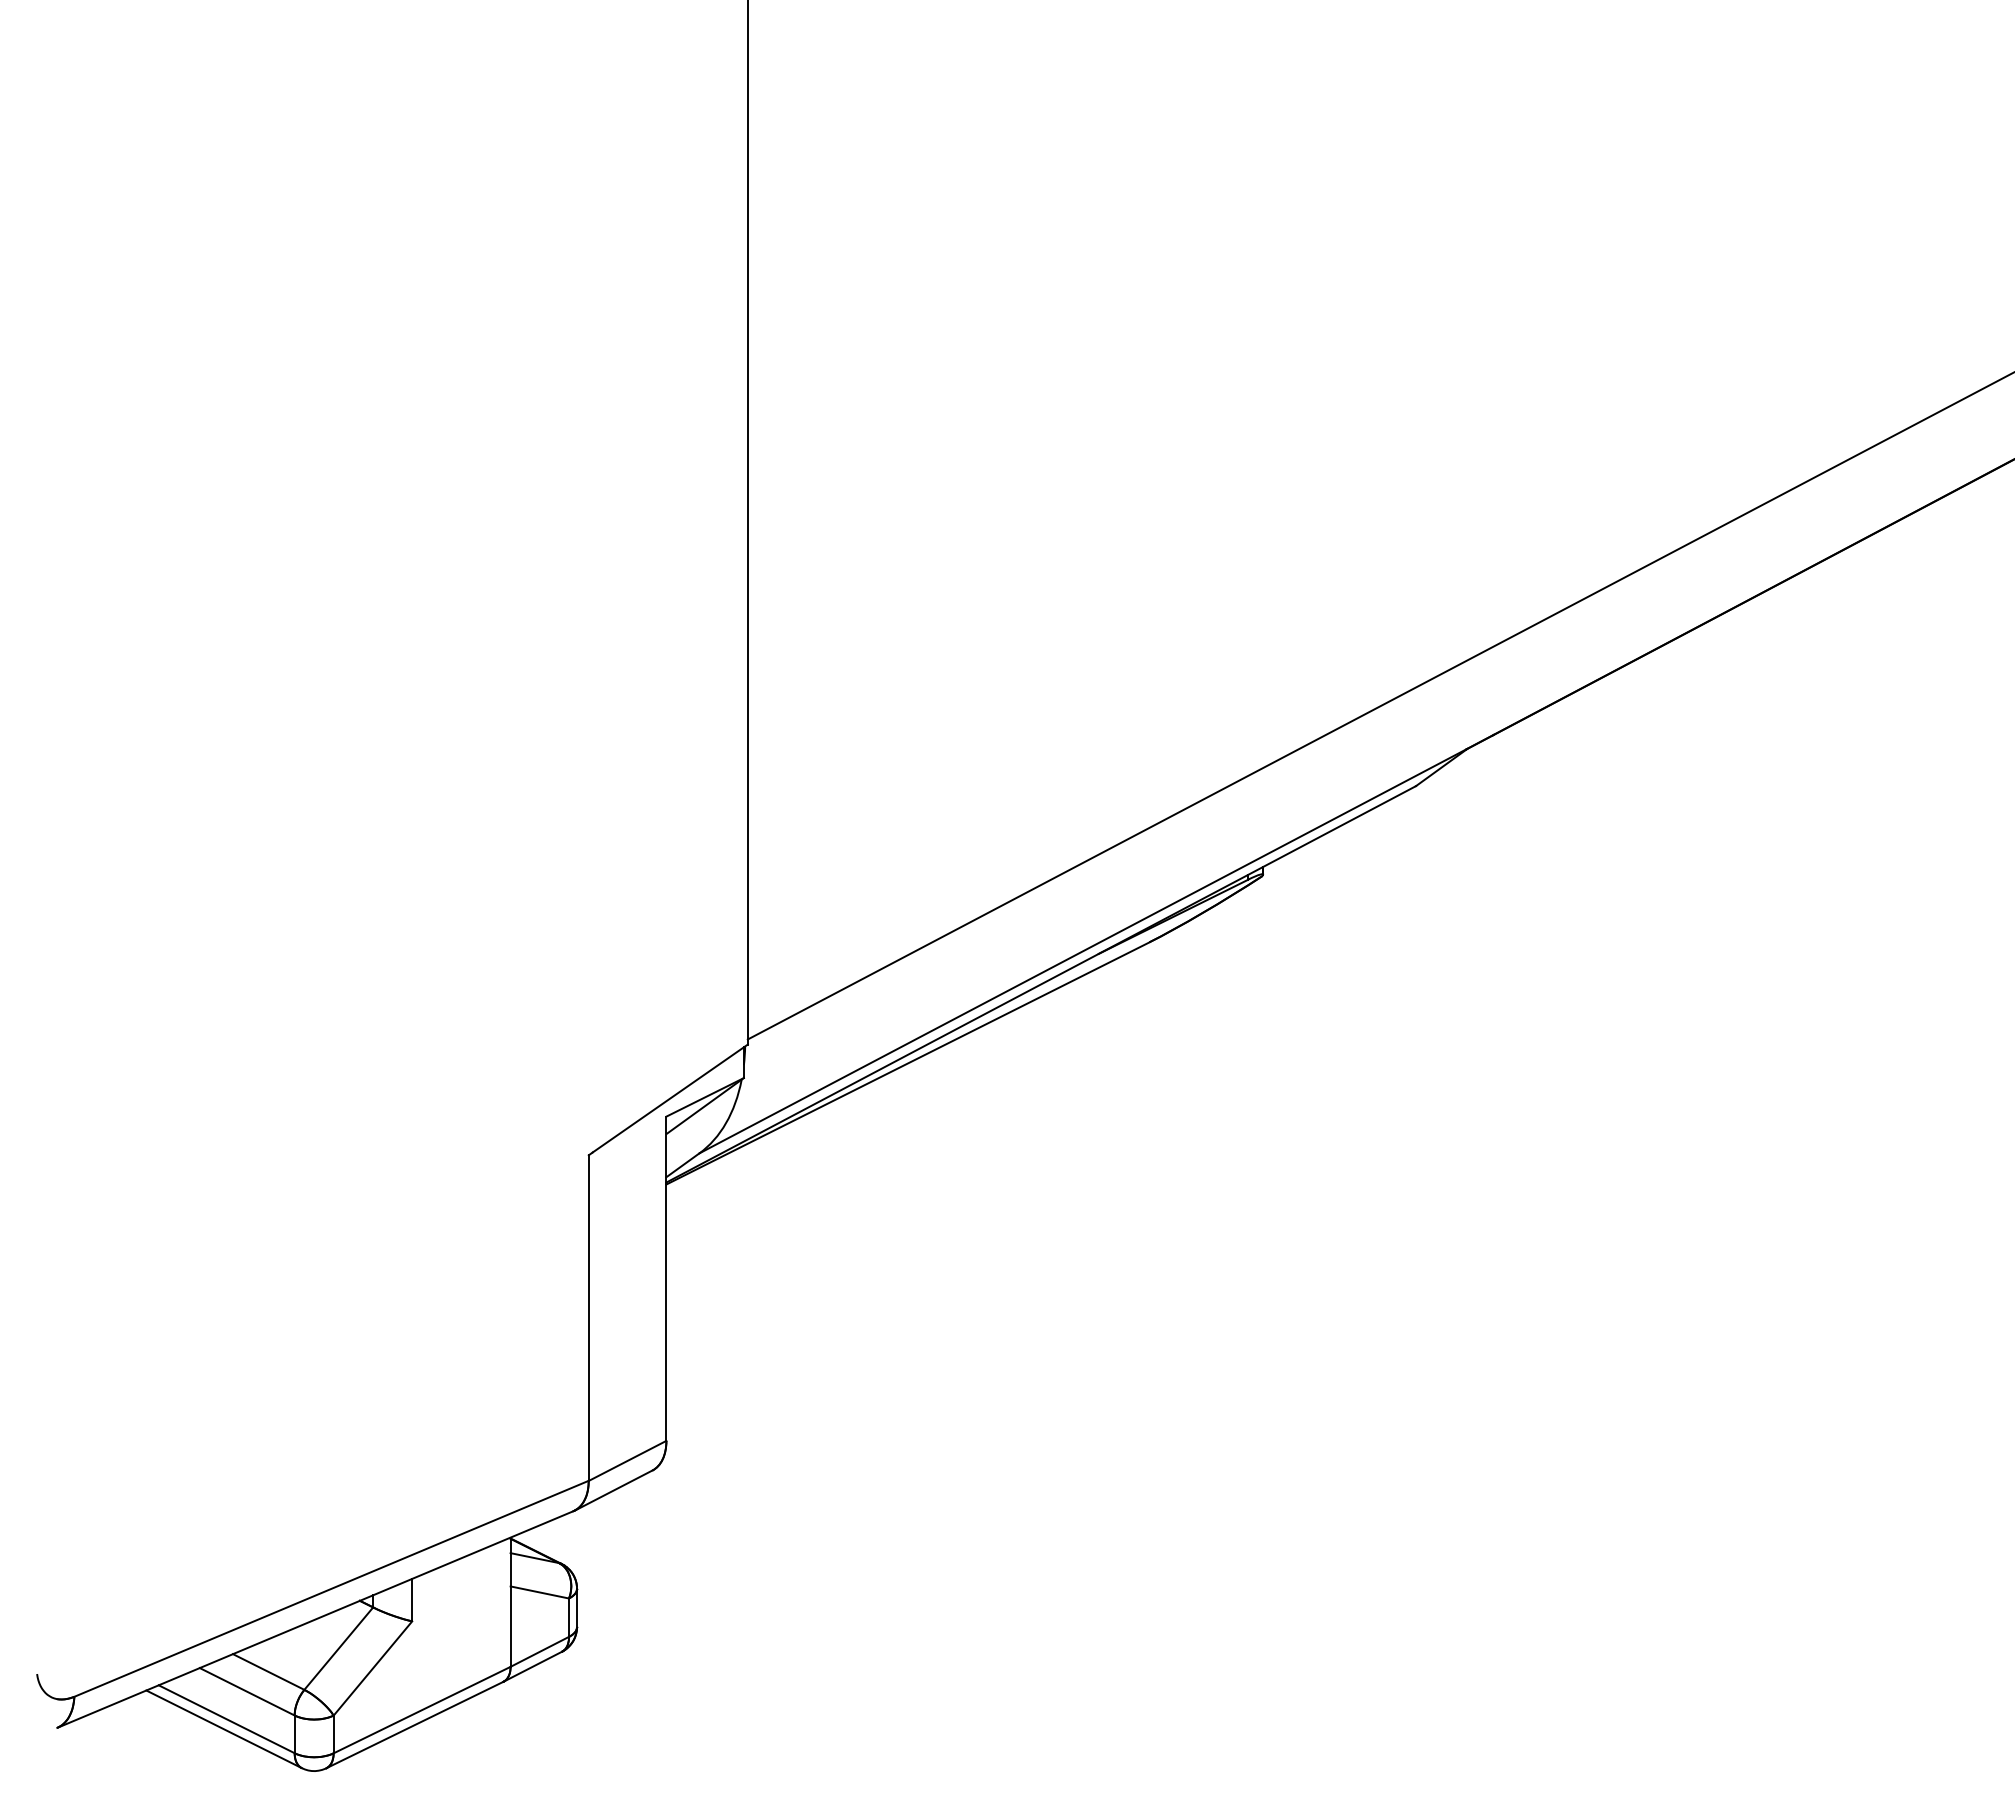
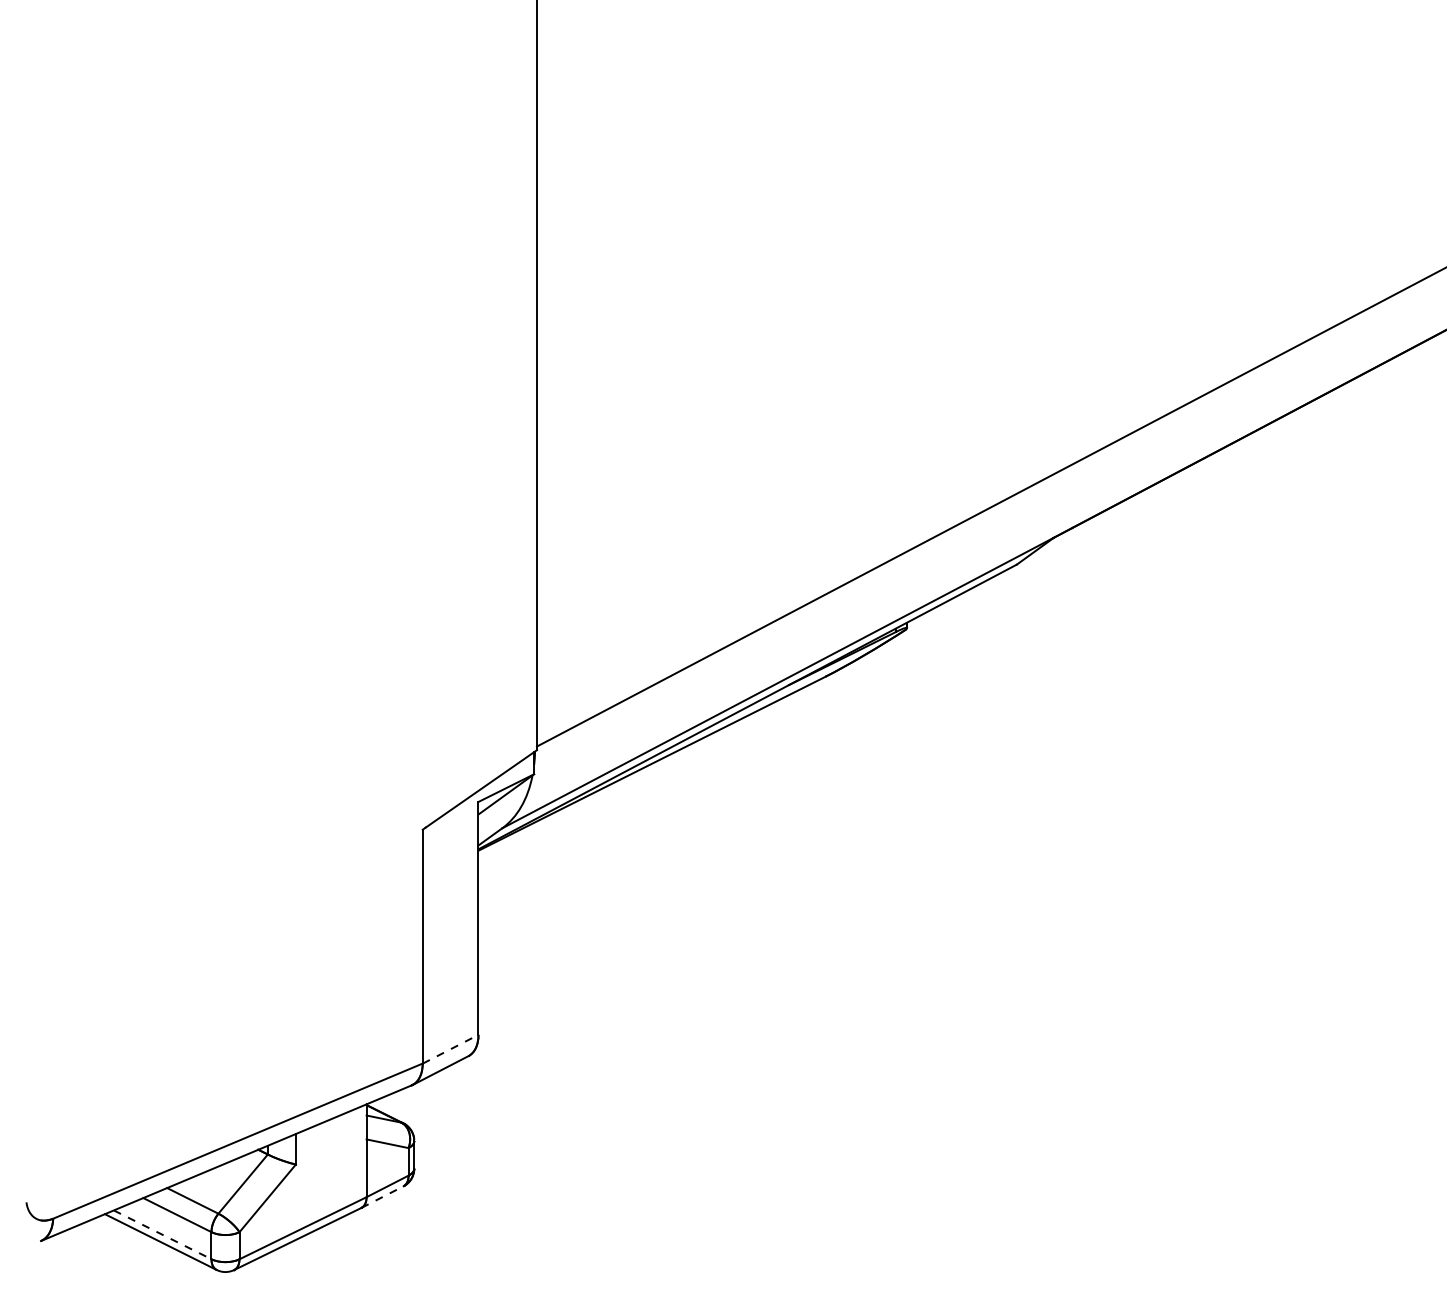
line: (627, 1460) -> (450, 1048), solid -> dashed
line: (532, 1666) -> (382, 1196), solid -> dashed
line: (226, 1719) -> (162, 1235), solid -> dashed

